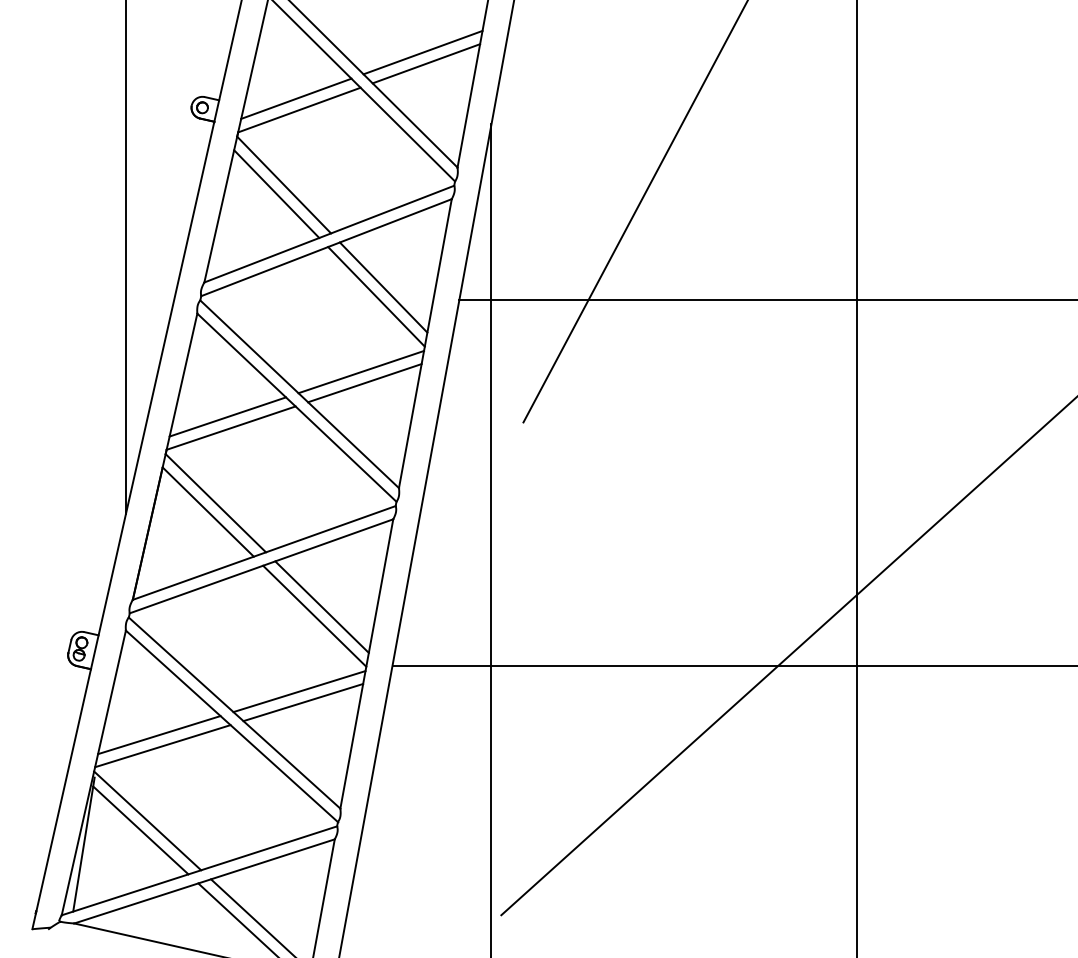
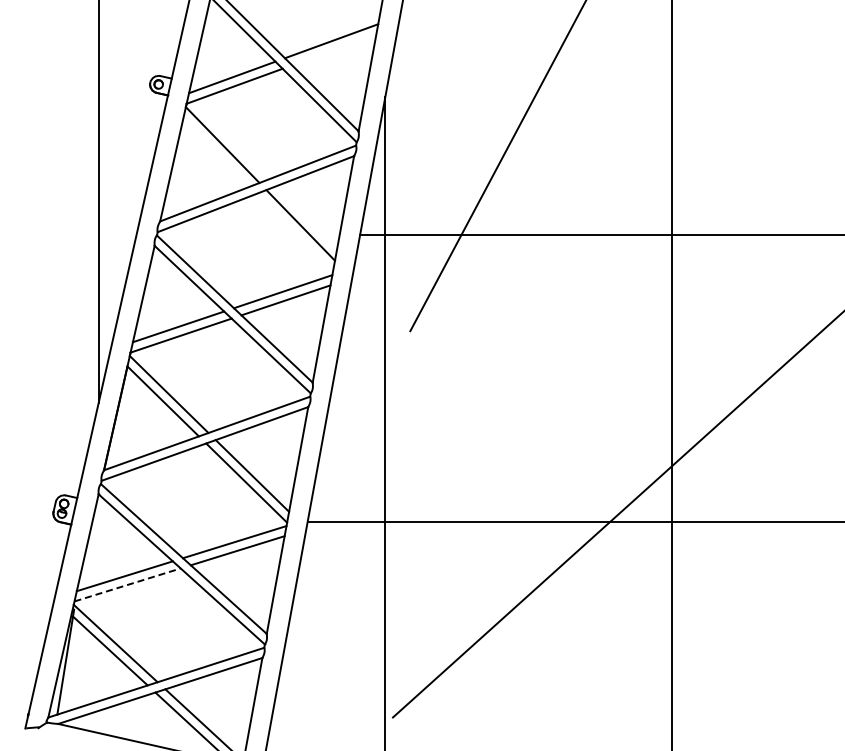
line: (426, 63) -> (334, 49), removed
line: (276, 193) -> (216, 151), removed
line: (376, 296) -> (295, 232), removed
line: (162, 745) -> (127, 584), solid -> dashed

